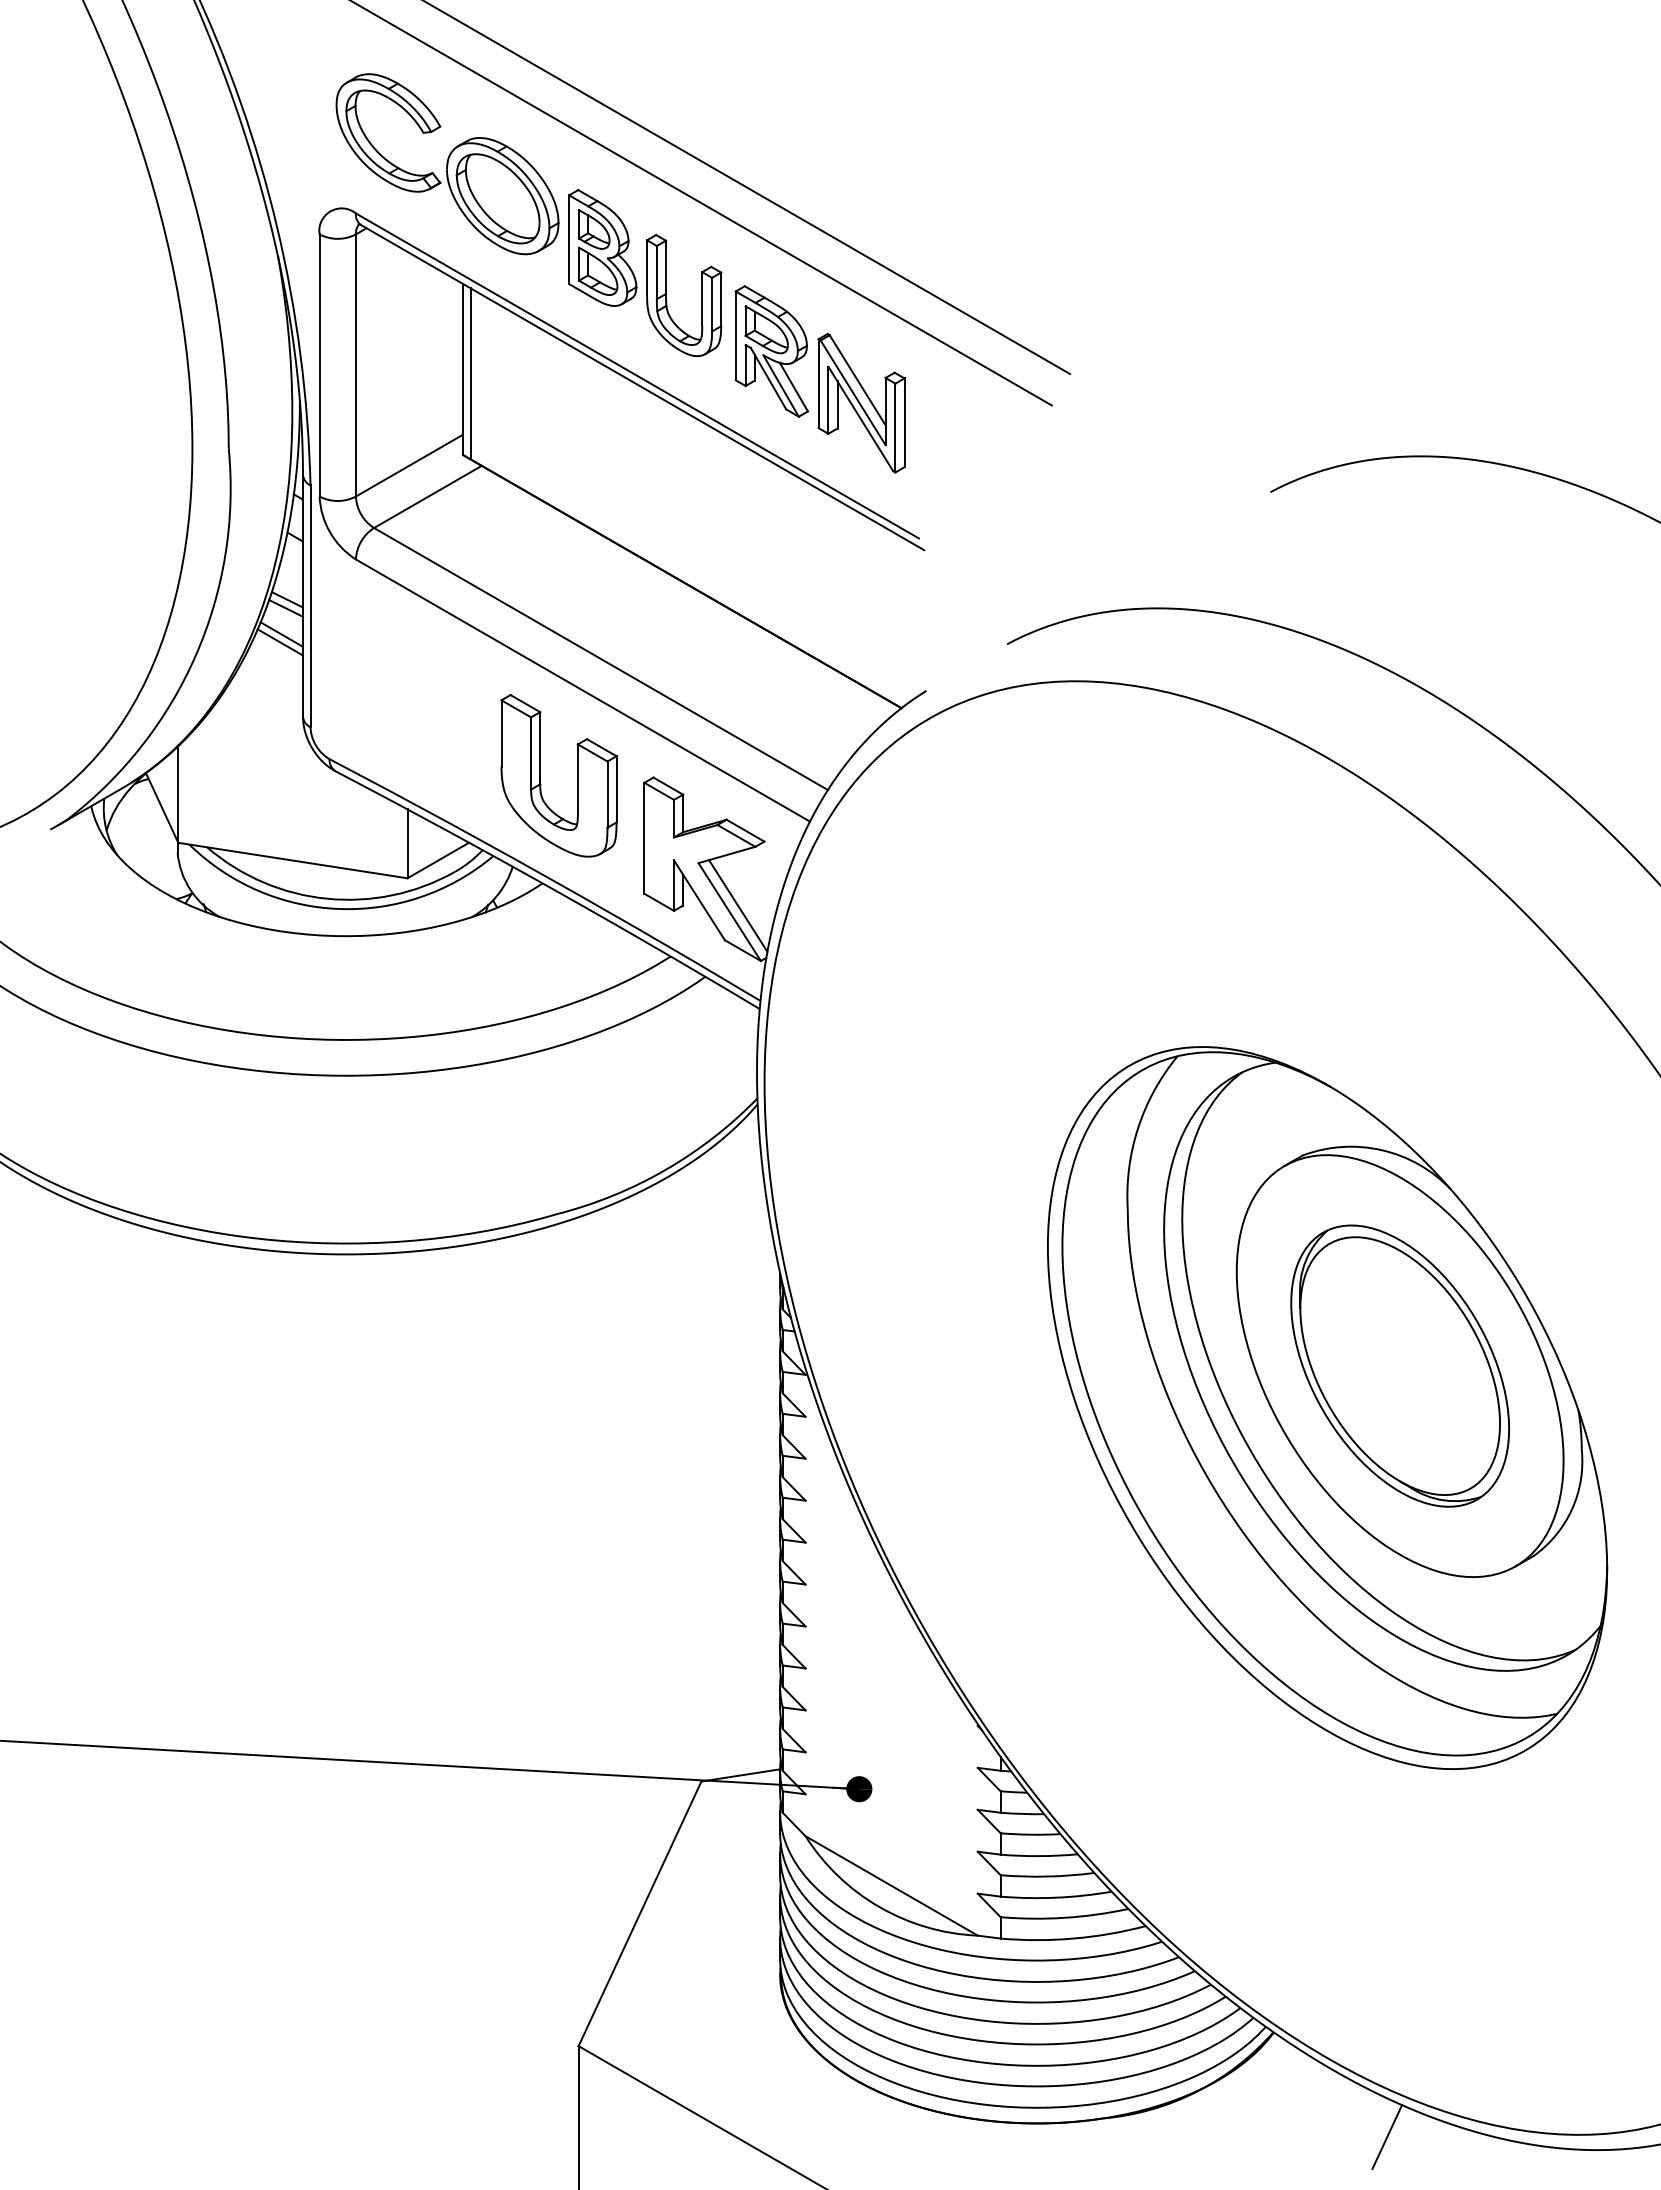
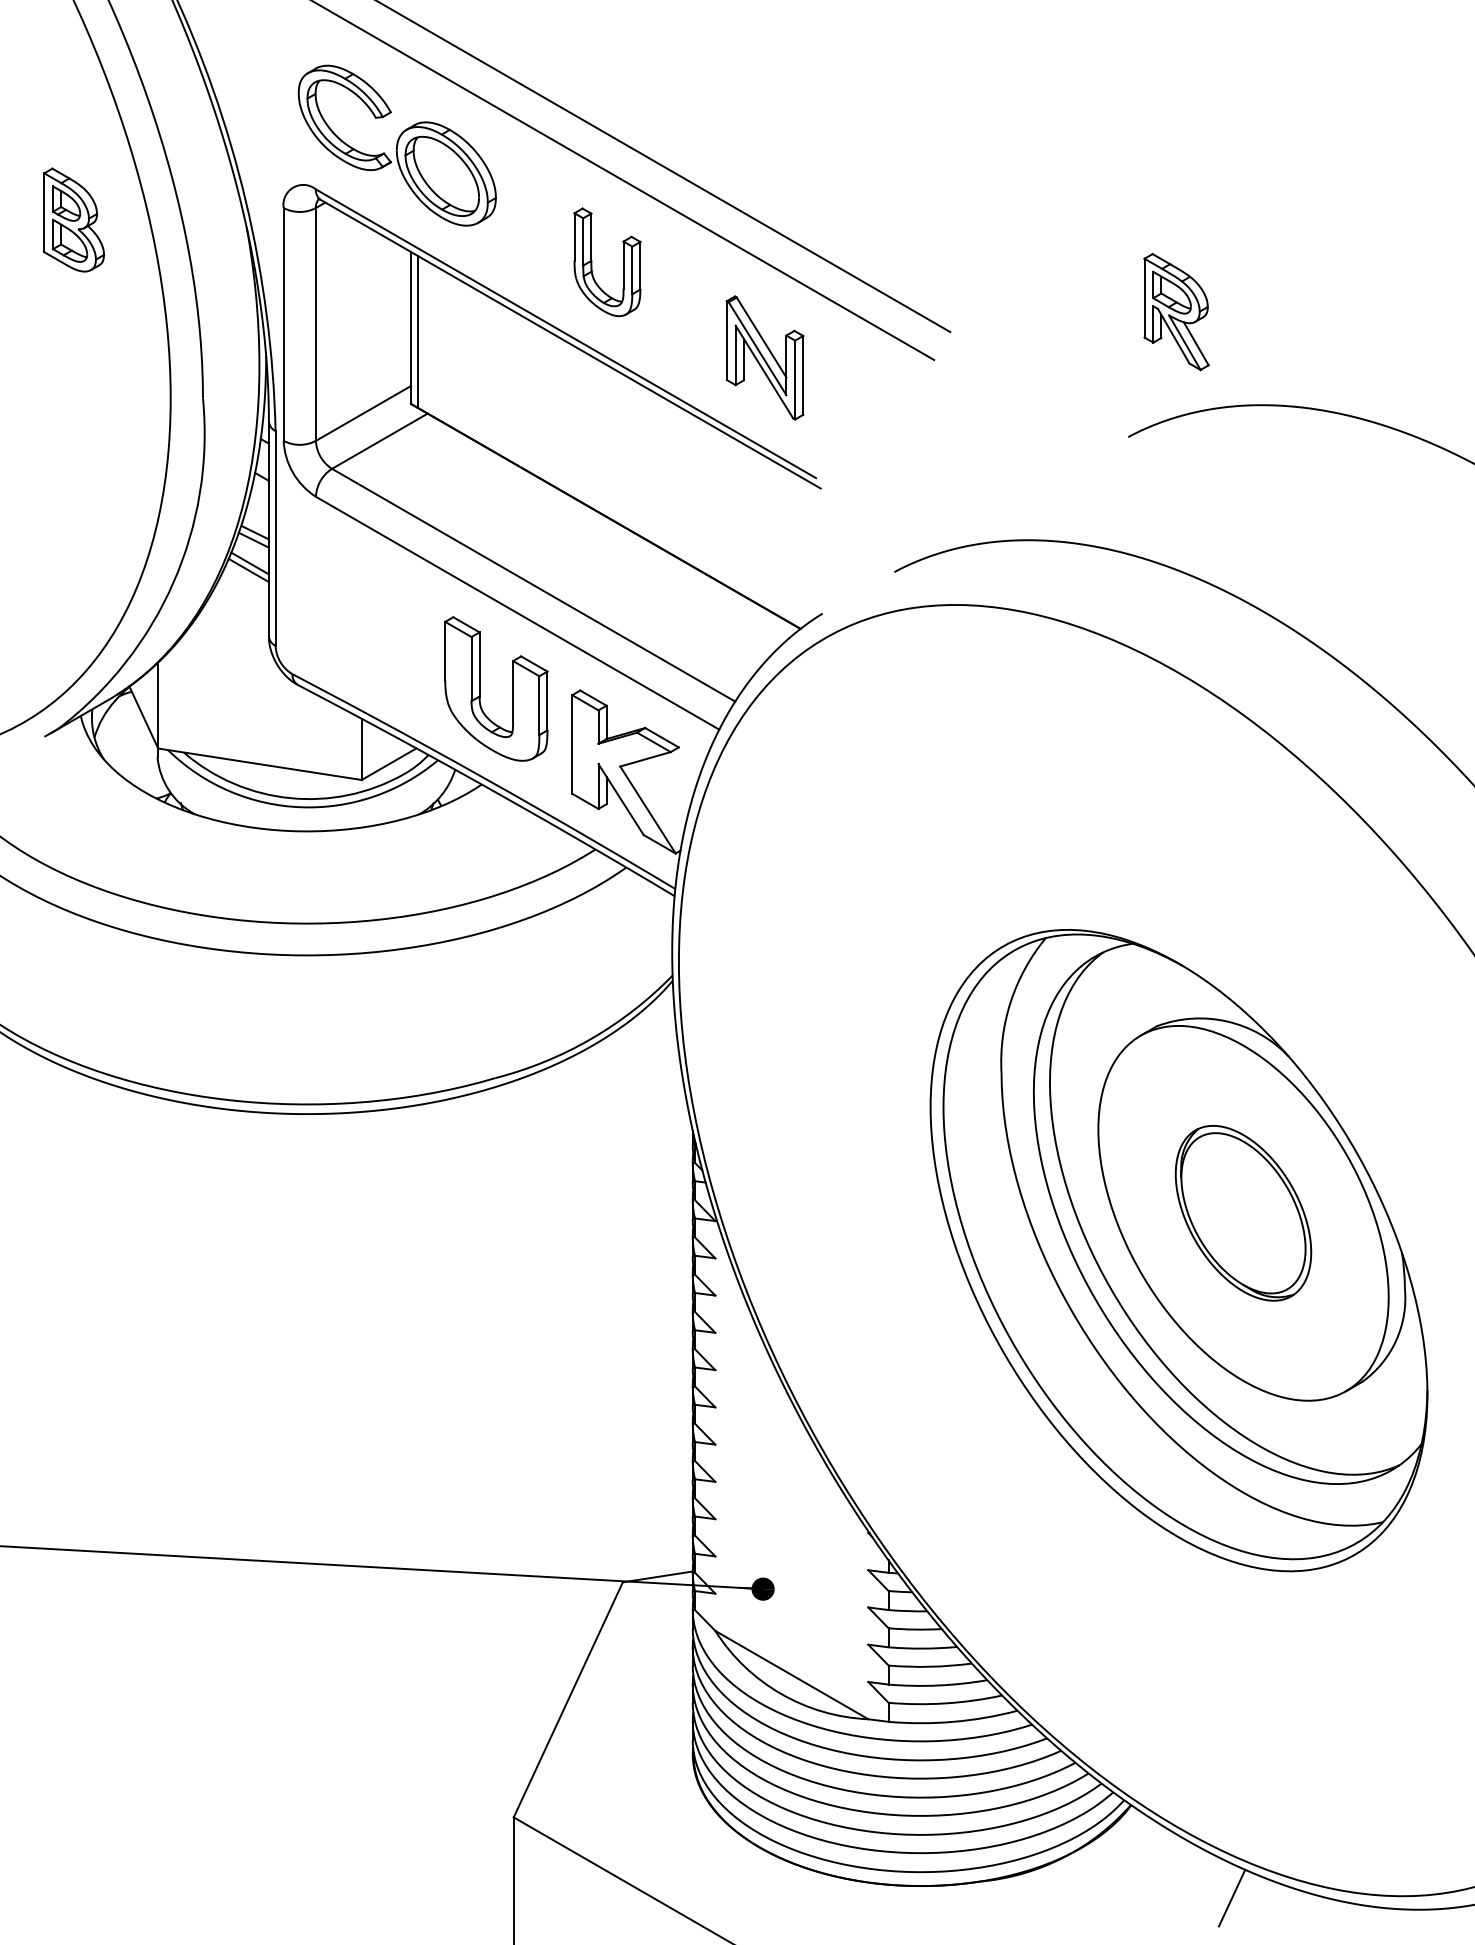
part: (602, 247) -> (73, 219), moved
part: (771, 351) -> (1176, 312), moved
line: (738, 905) -> (655, 804), removed
part: (1399, 1365) -> (1242, 1212), size x0.7

